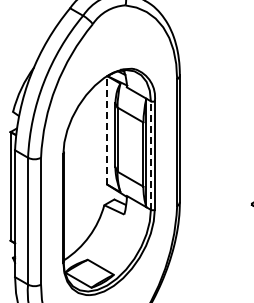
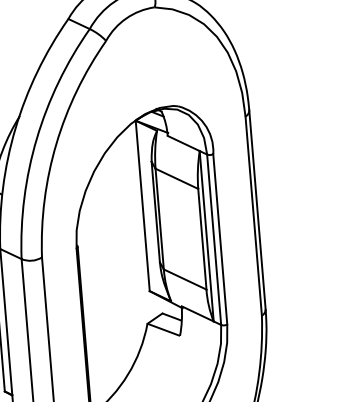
line: (107, 129) -> (142, 204), dashed -> solid
line: (150, 155) -> (213, 239), dashed -> solid

